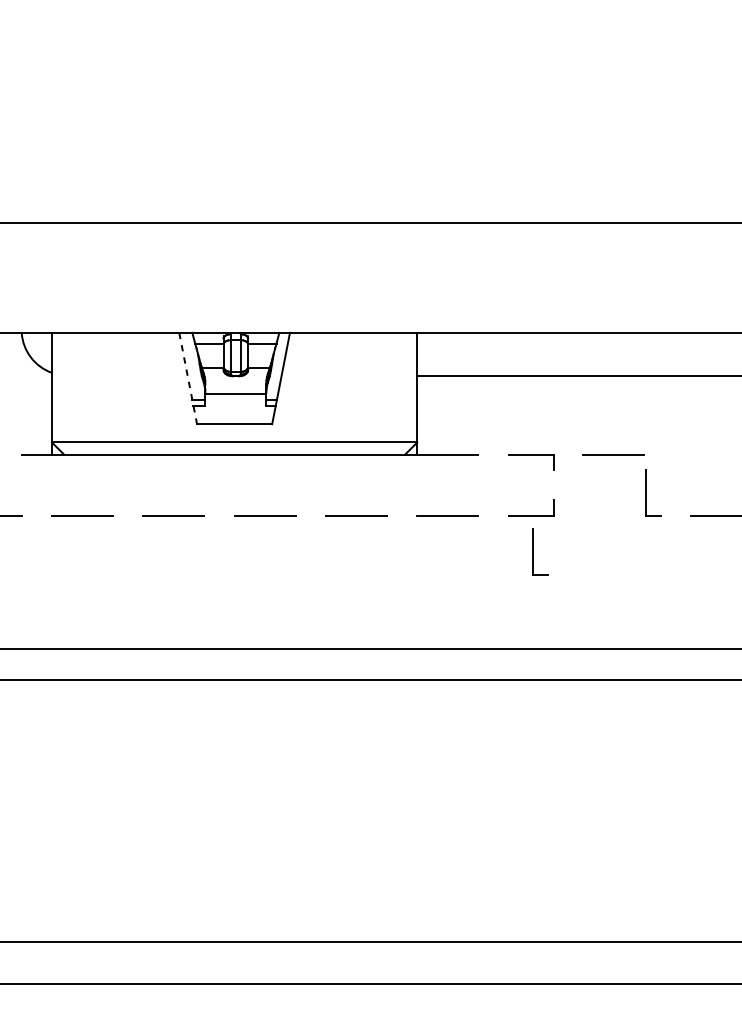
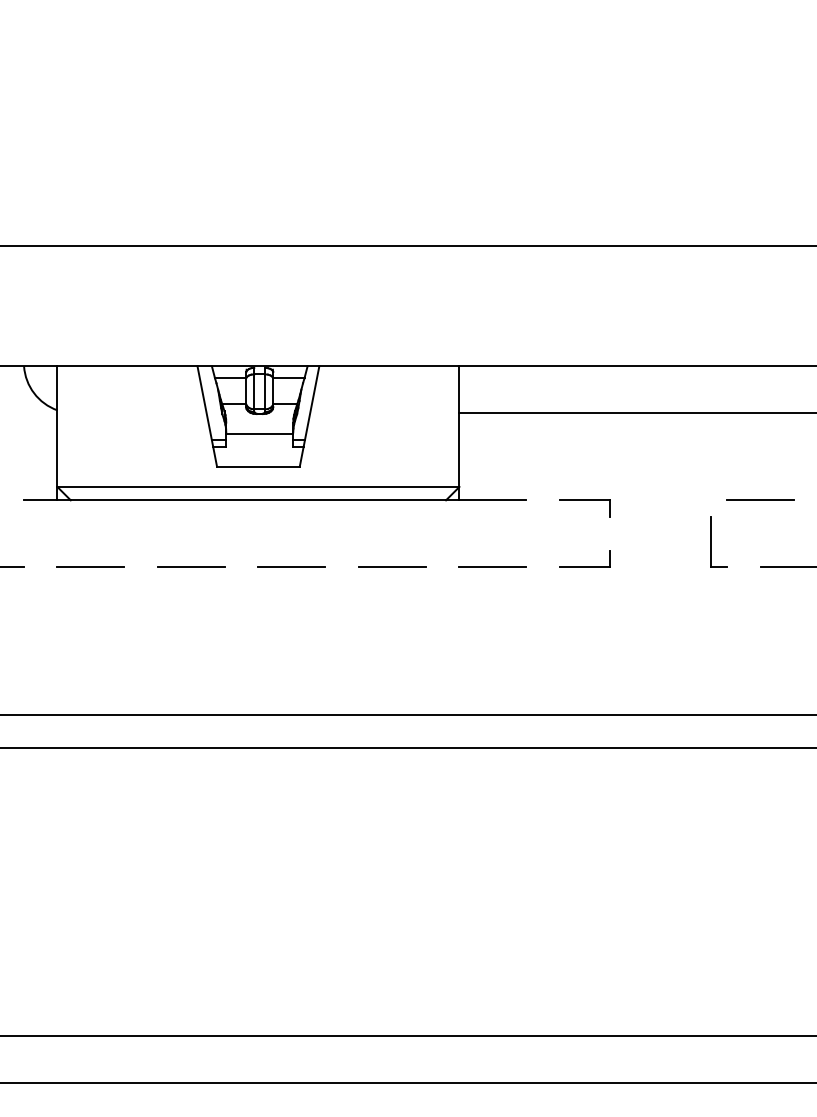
line: (188, 379) -> (207, 417), dashed -> solid
line: (612, 453) -> (760, 499), moved
part: (533, 551) -> (587, 606), removed

